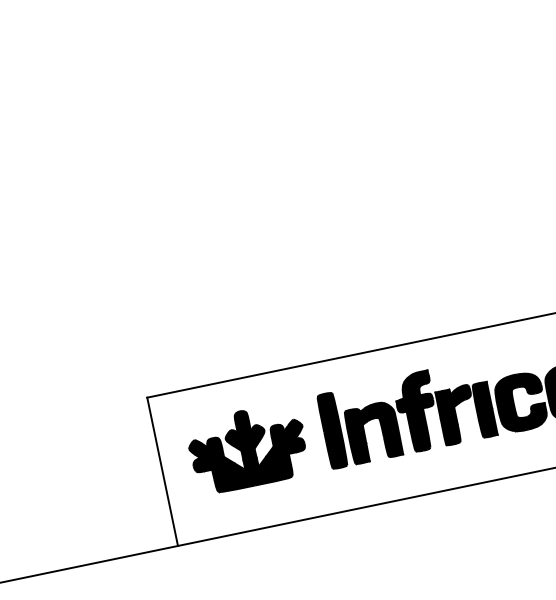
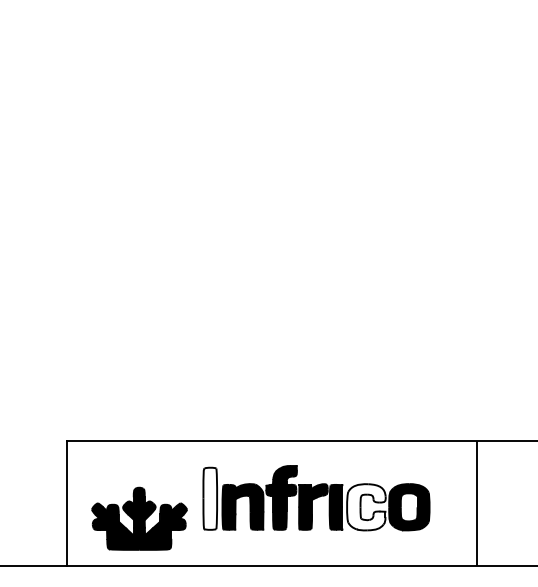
fill: (520, 402) -> (366, 507), removed
fill: (332, 430) -> (210, 498), removed
part: (247, 447) -> (139, 518), moved

